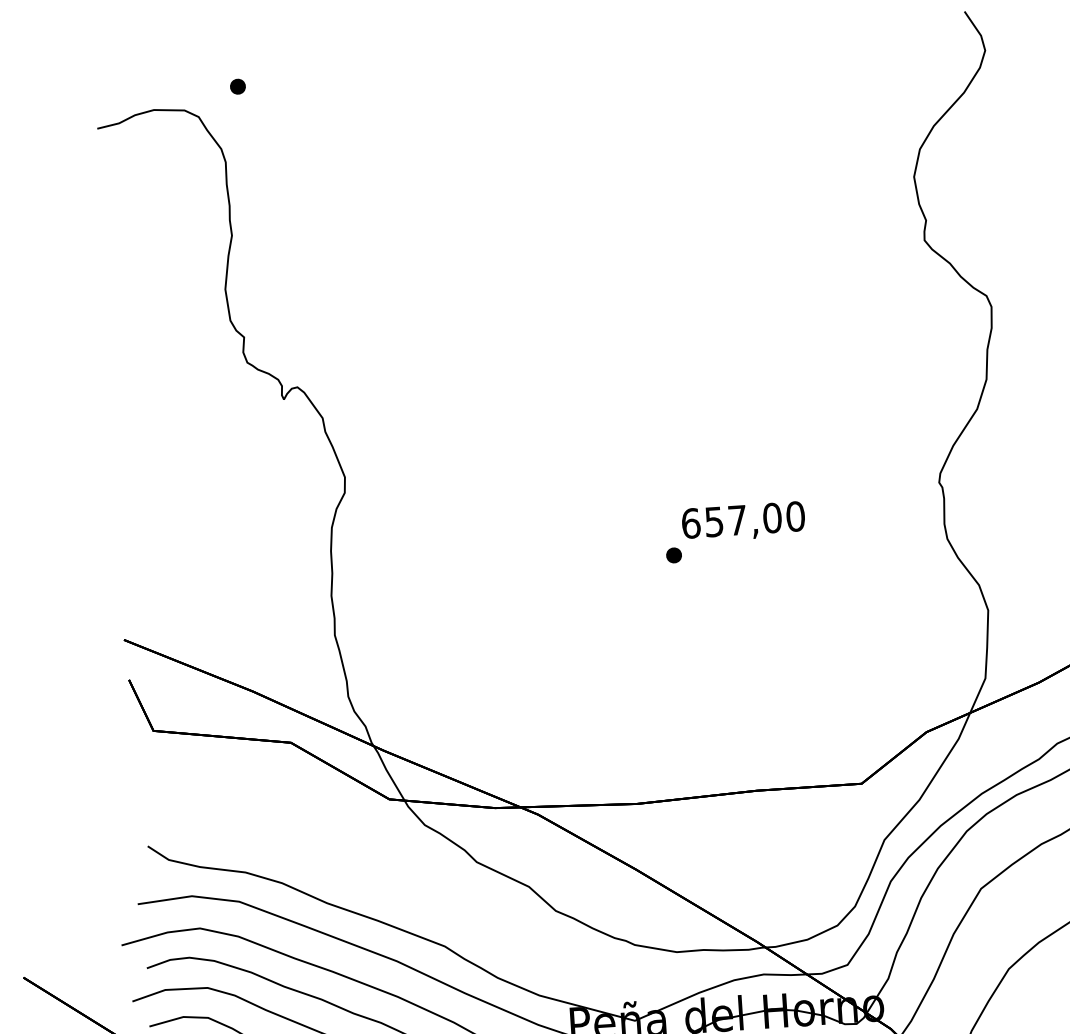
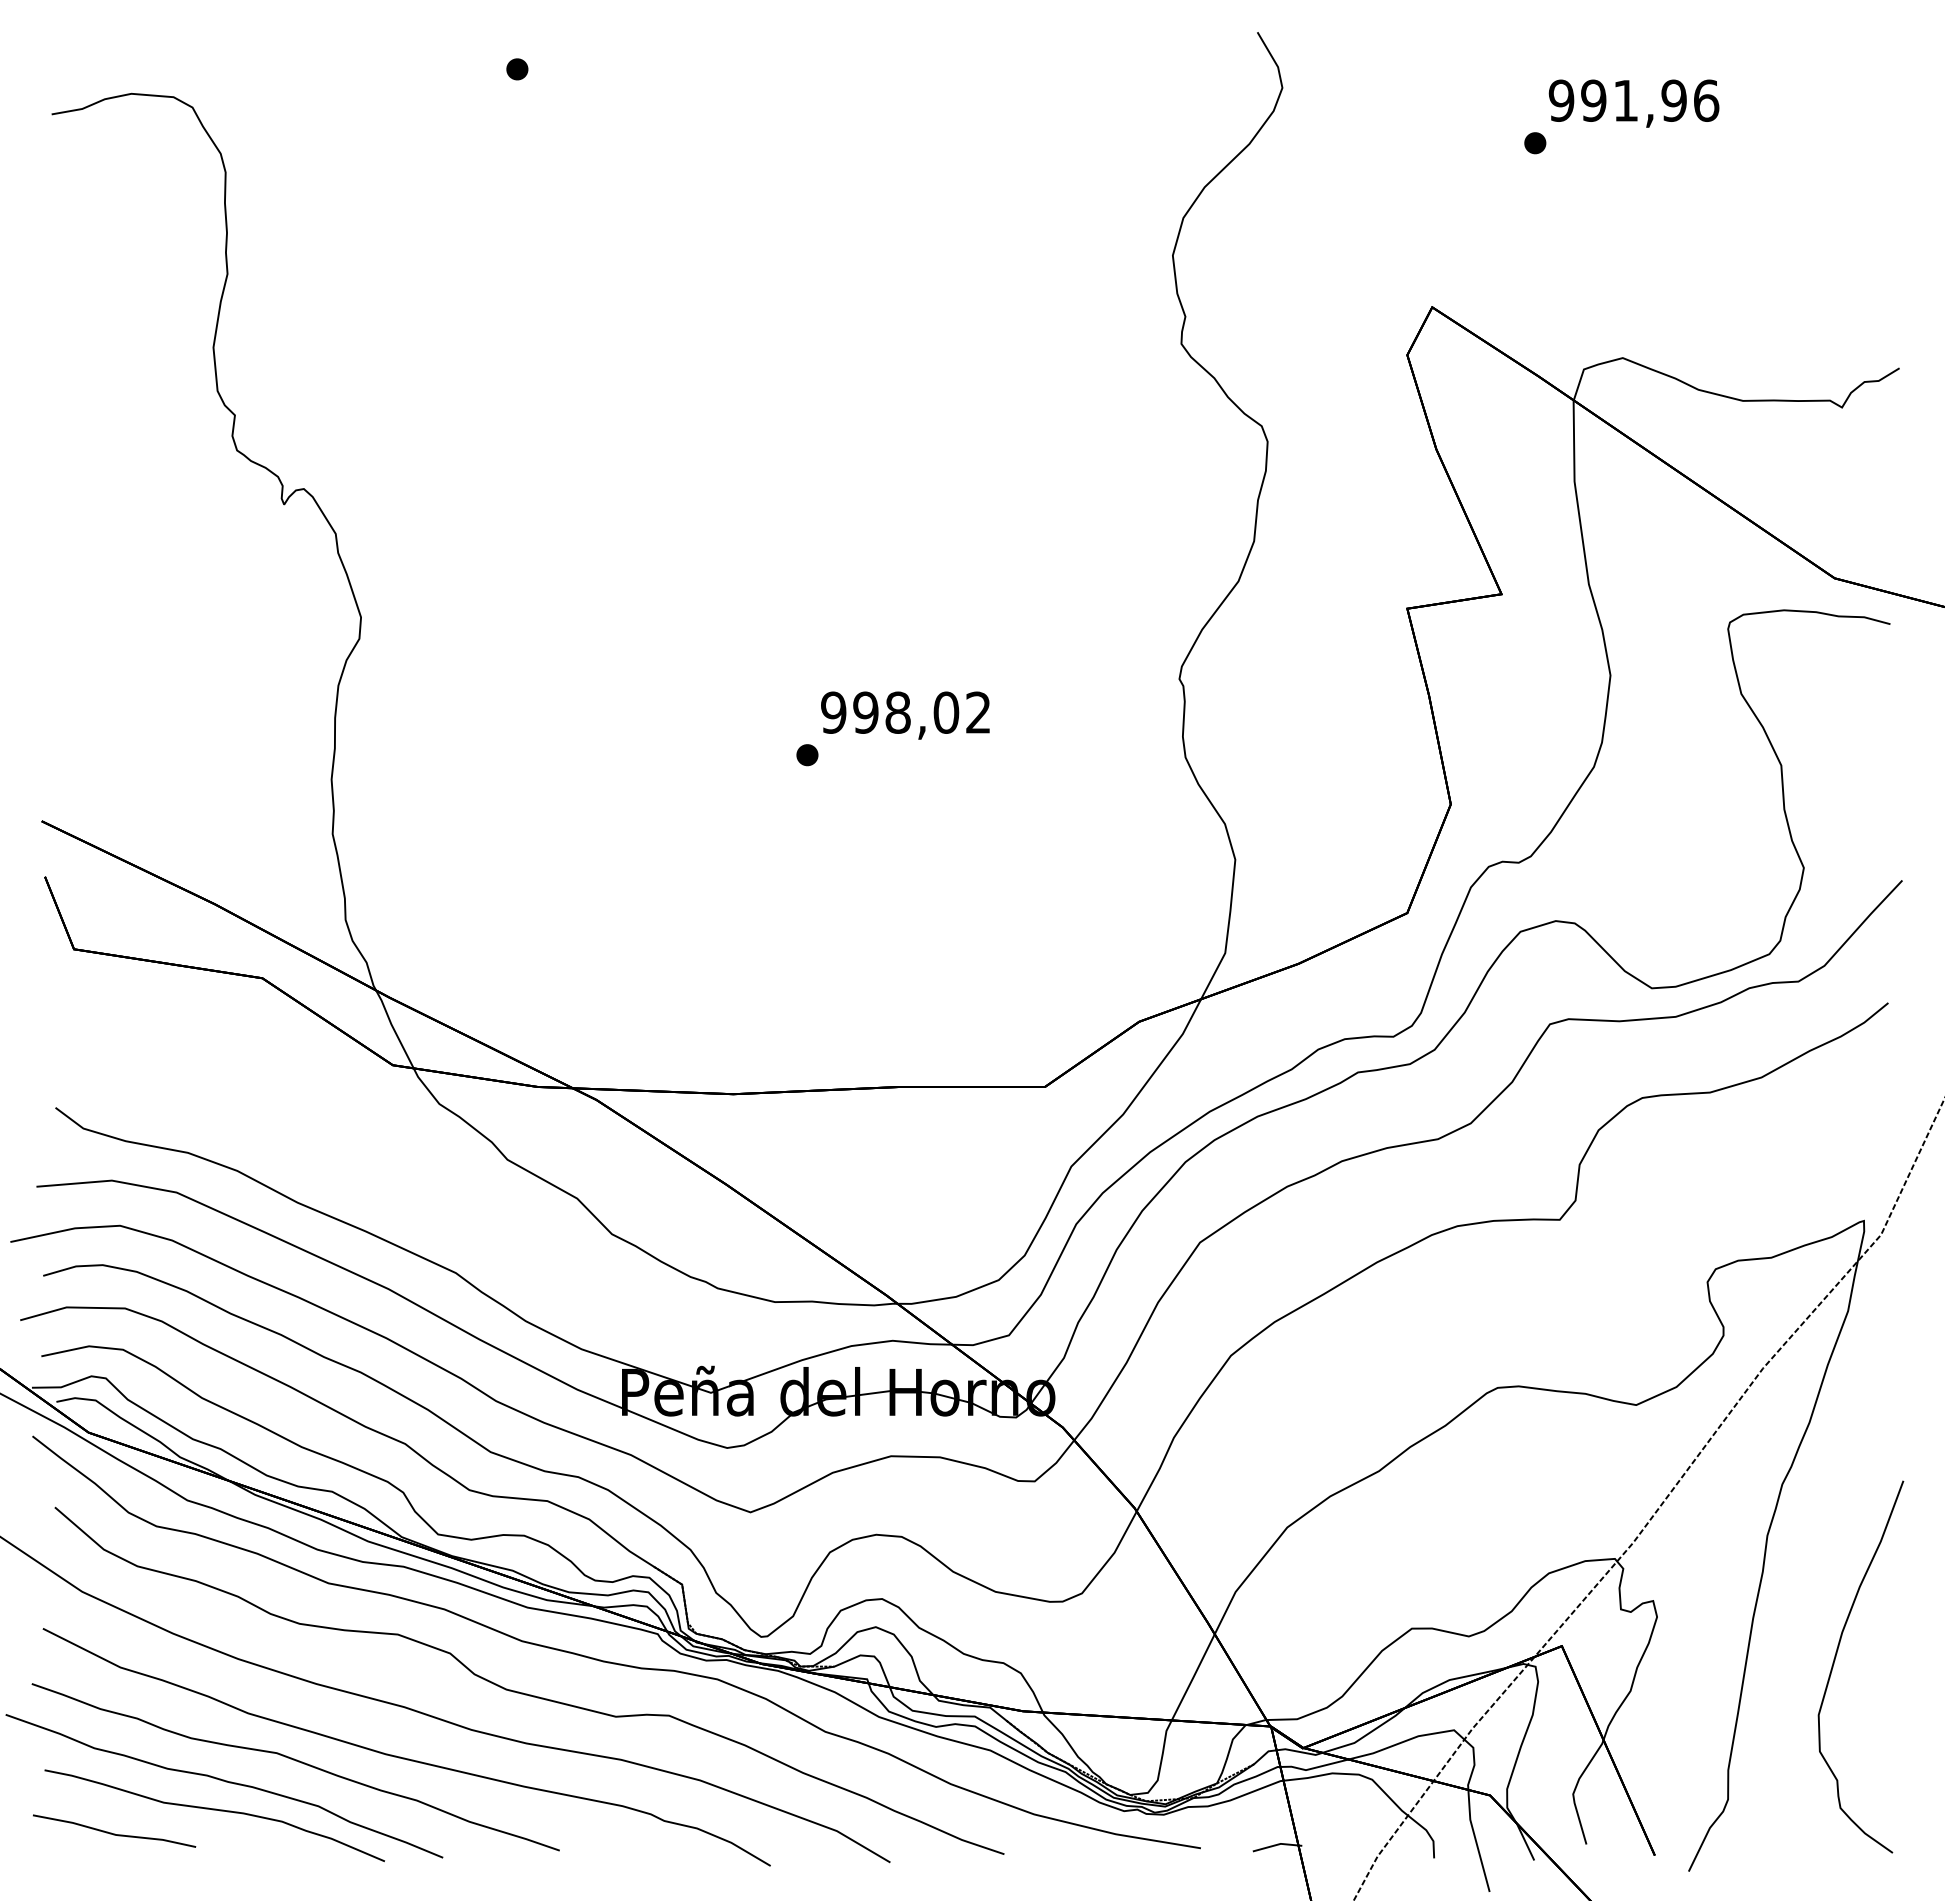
part: (238, 86) -> (517, 69), moved
text: (743, 519) -> (906, 712), 657,00 -> 998,02

